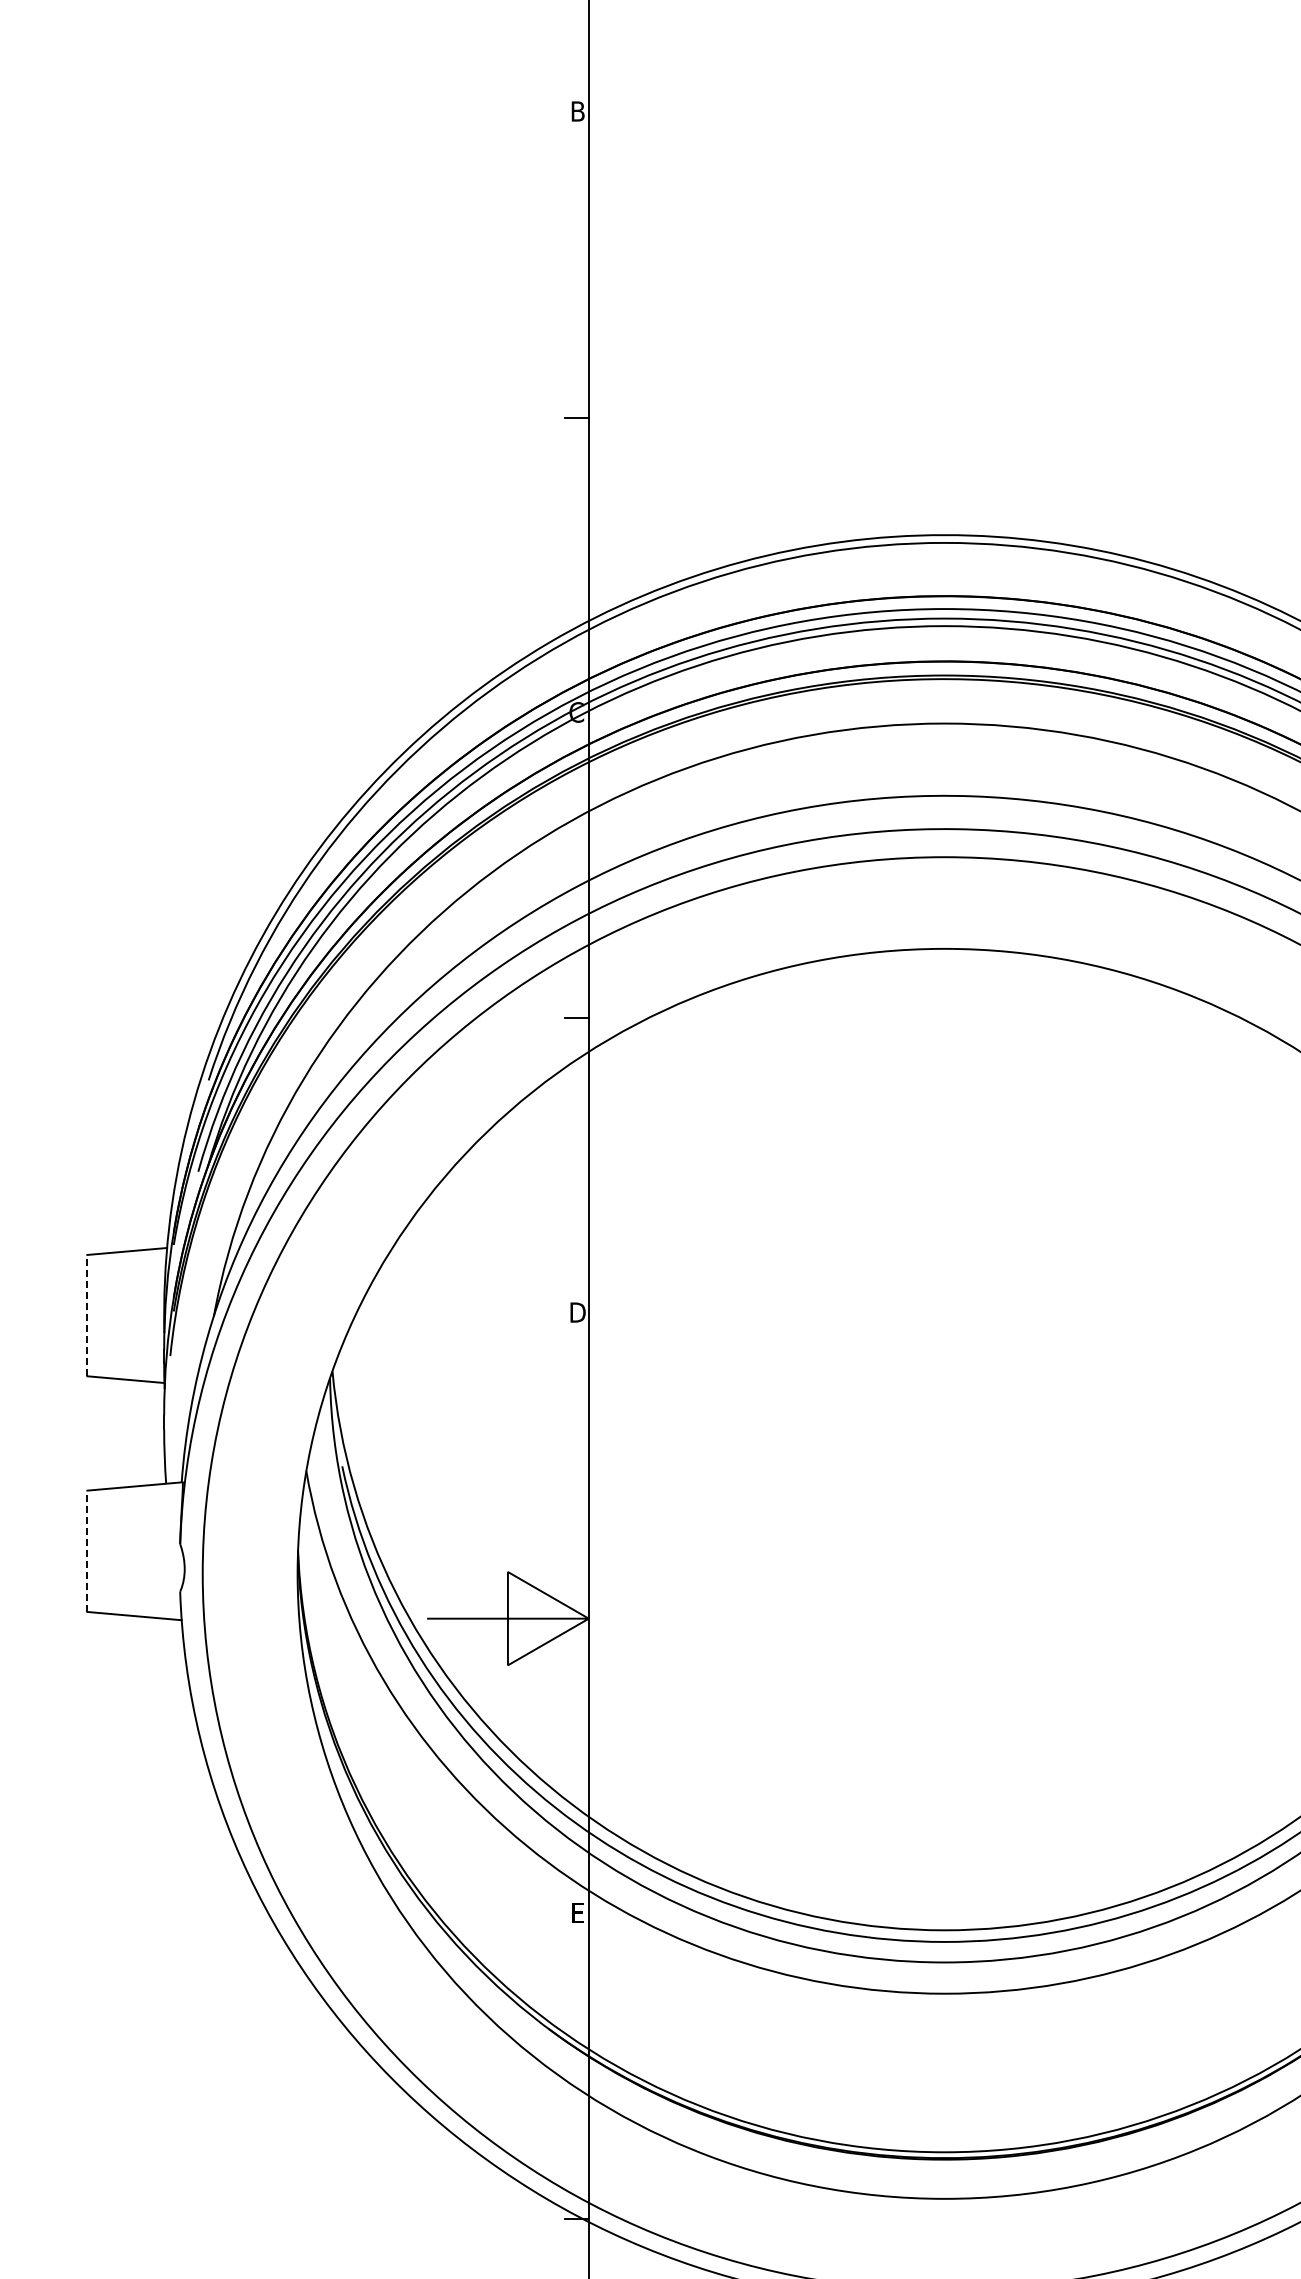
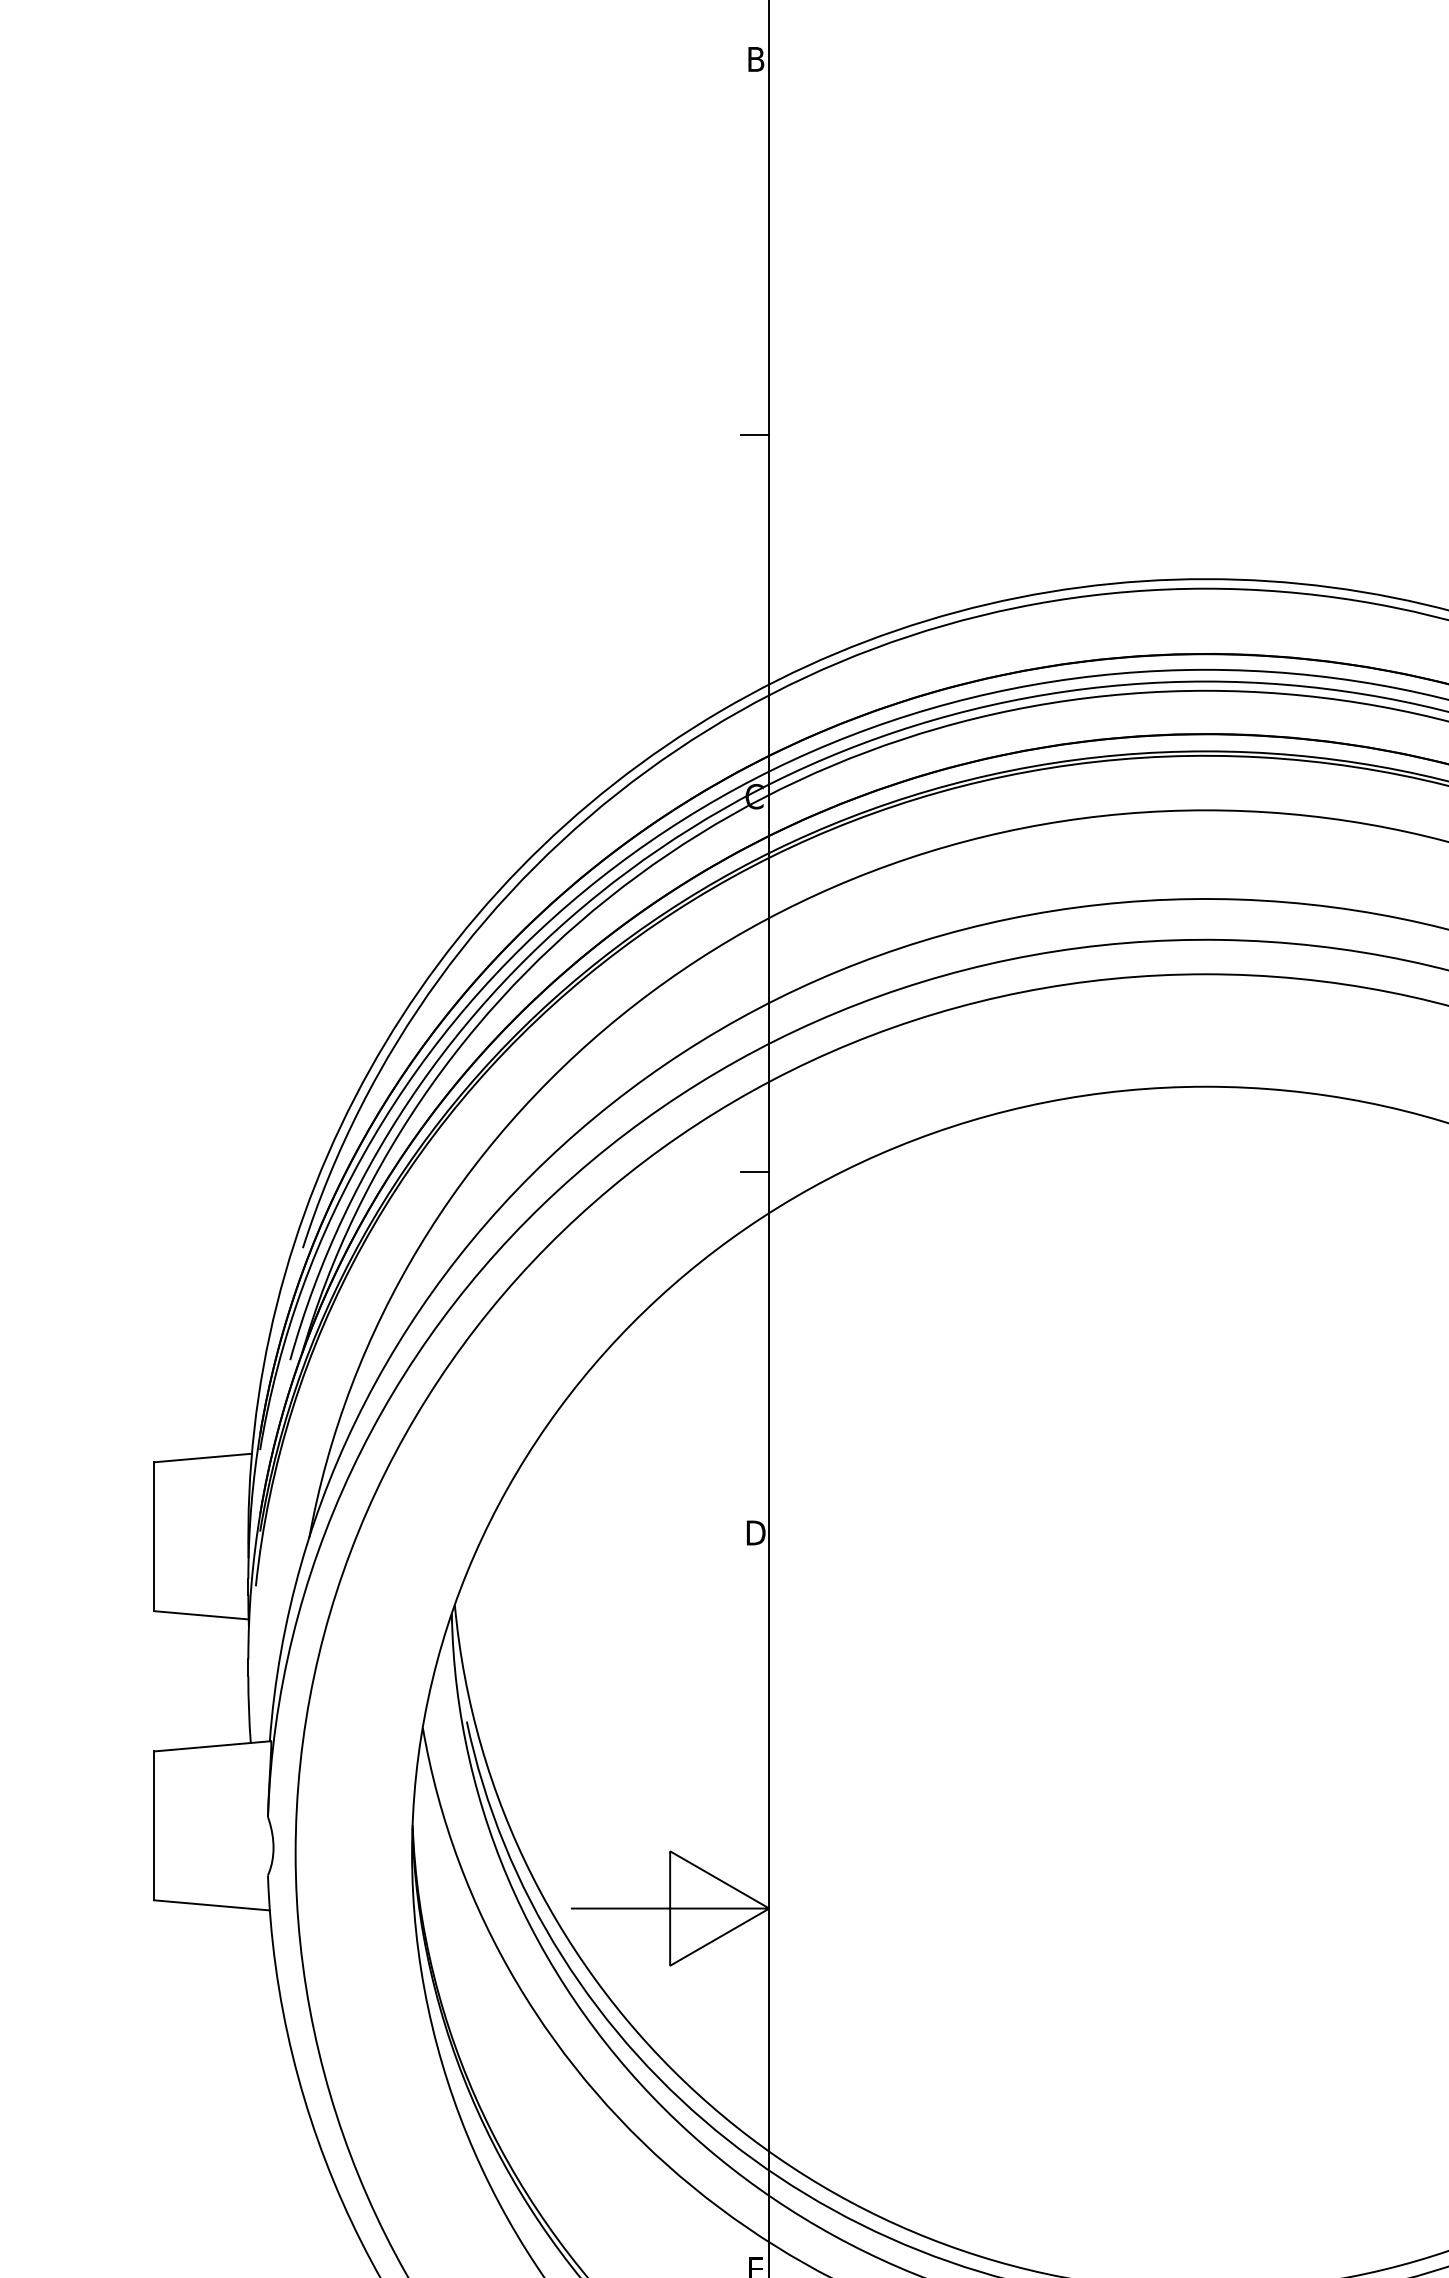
line: (87, 1315) -> (154, 1536), dashed -> solid
line: (87, 1551) -> (154, 1826), dashed -> solid

